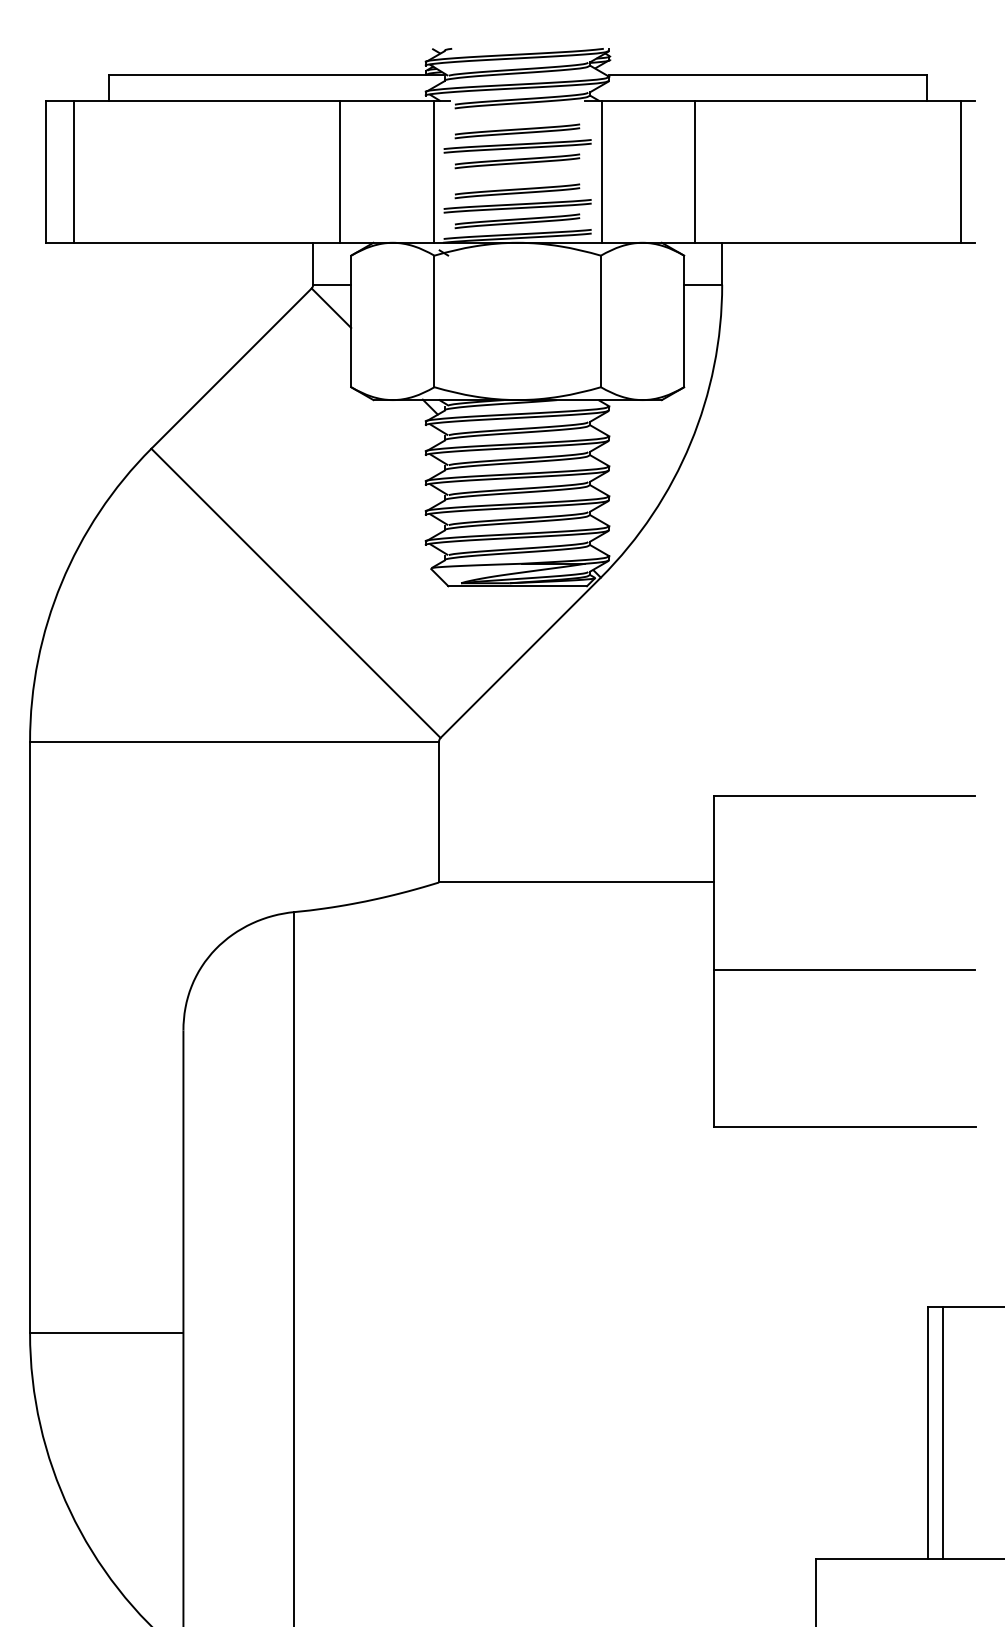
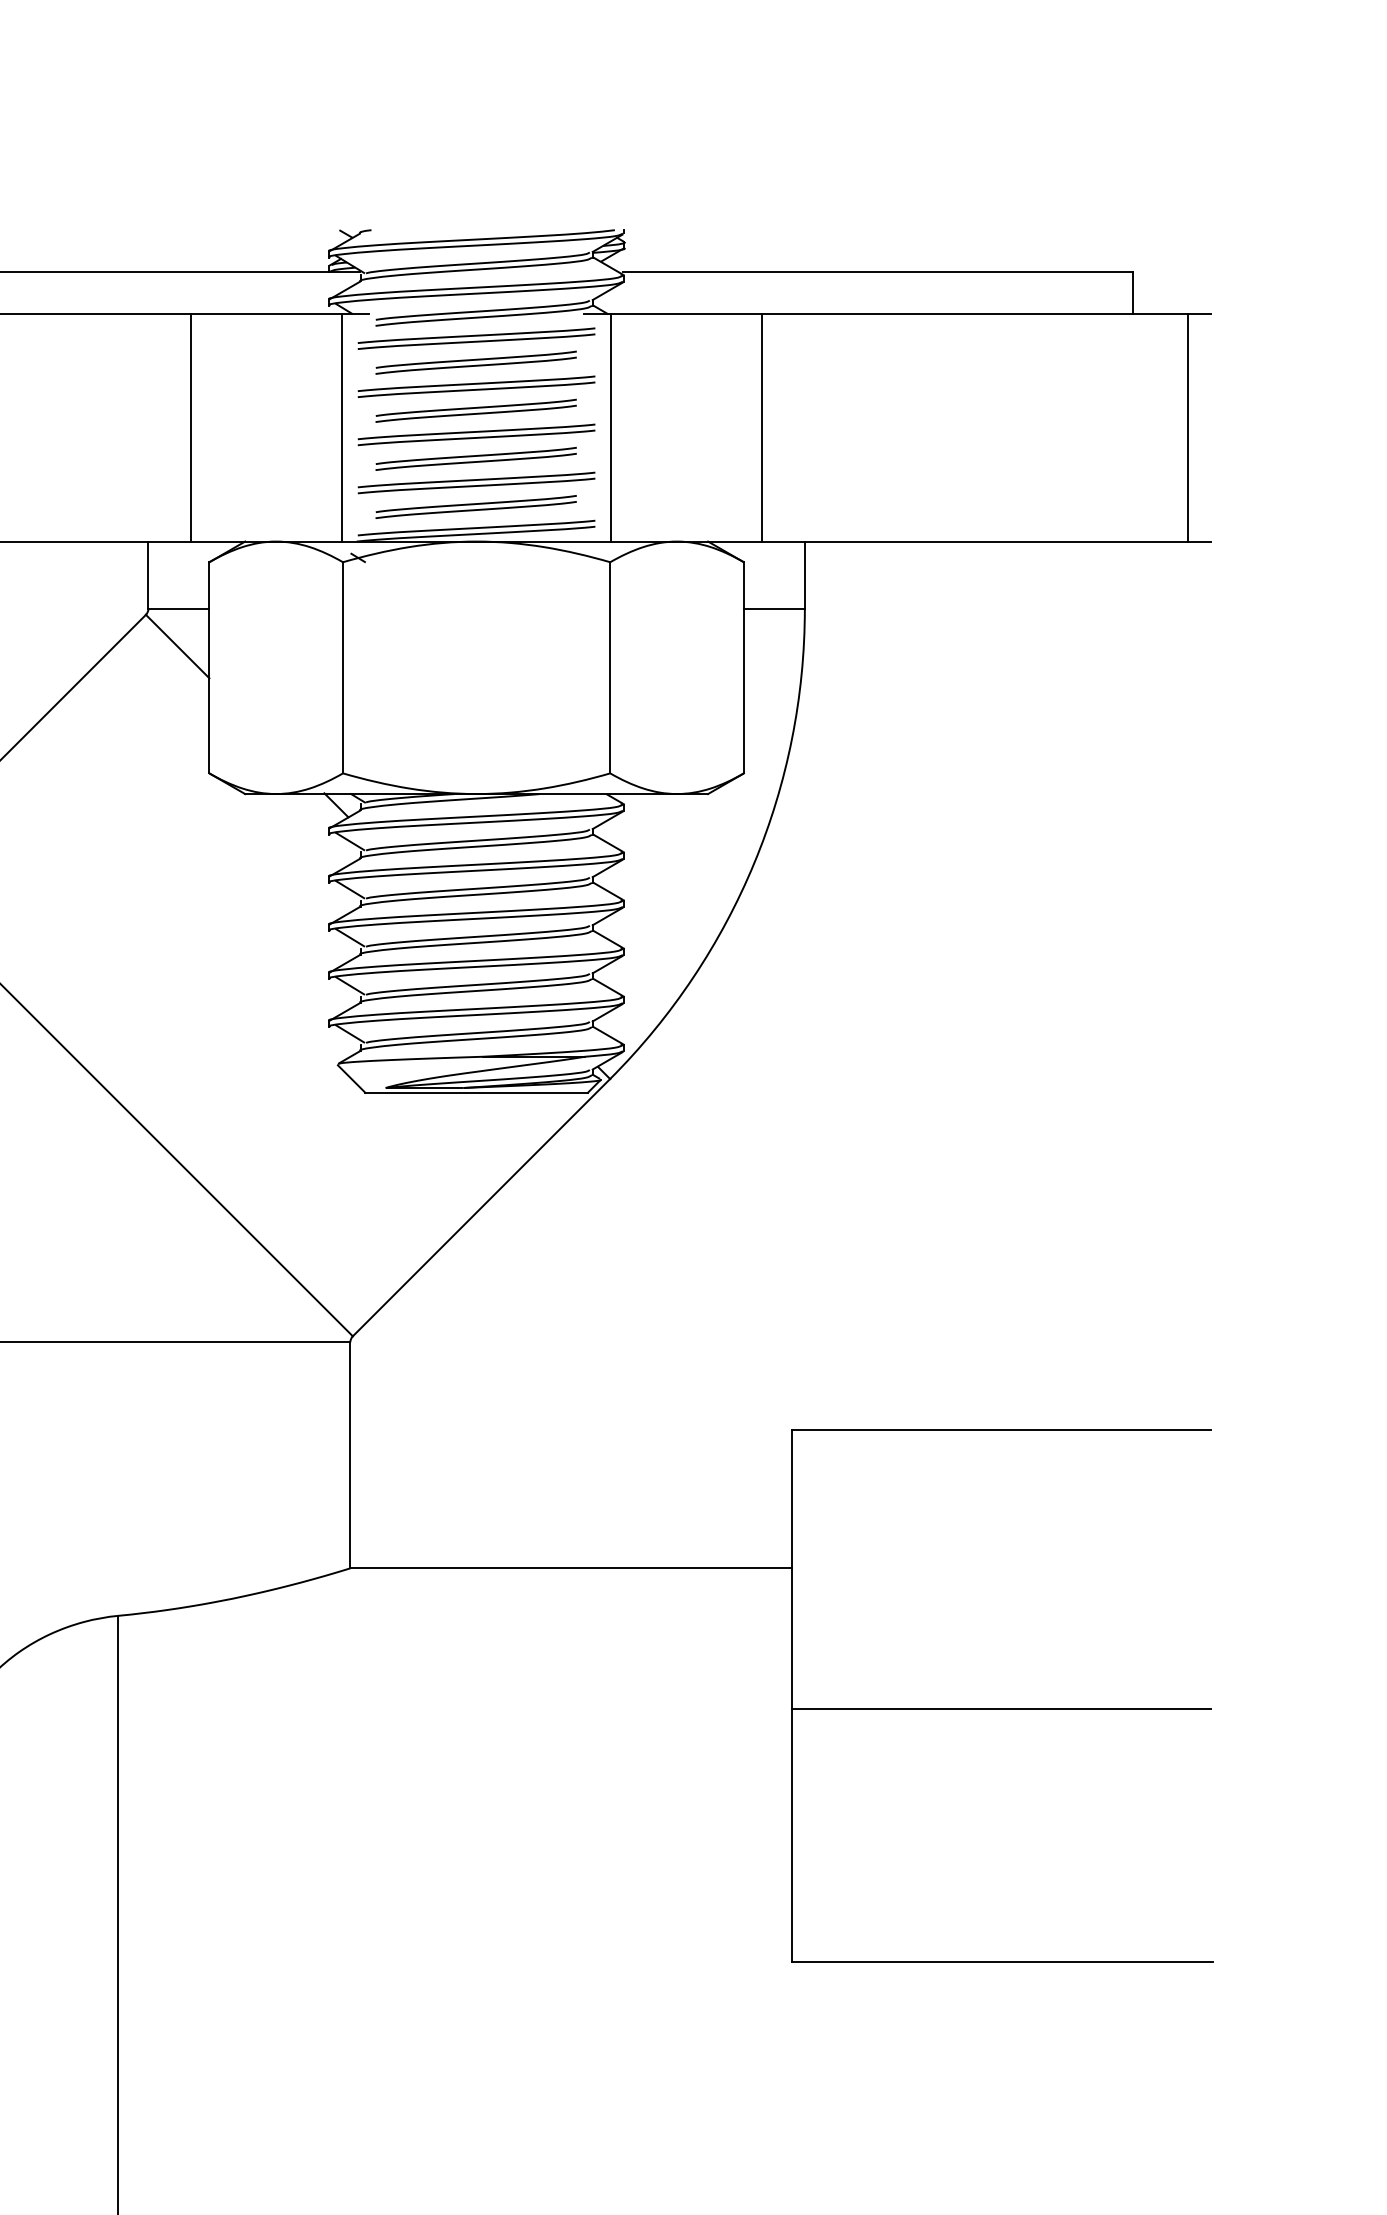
part: (517, 116) -> (476, 338), added
part: (517, 176) -> (476, 435), added

